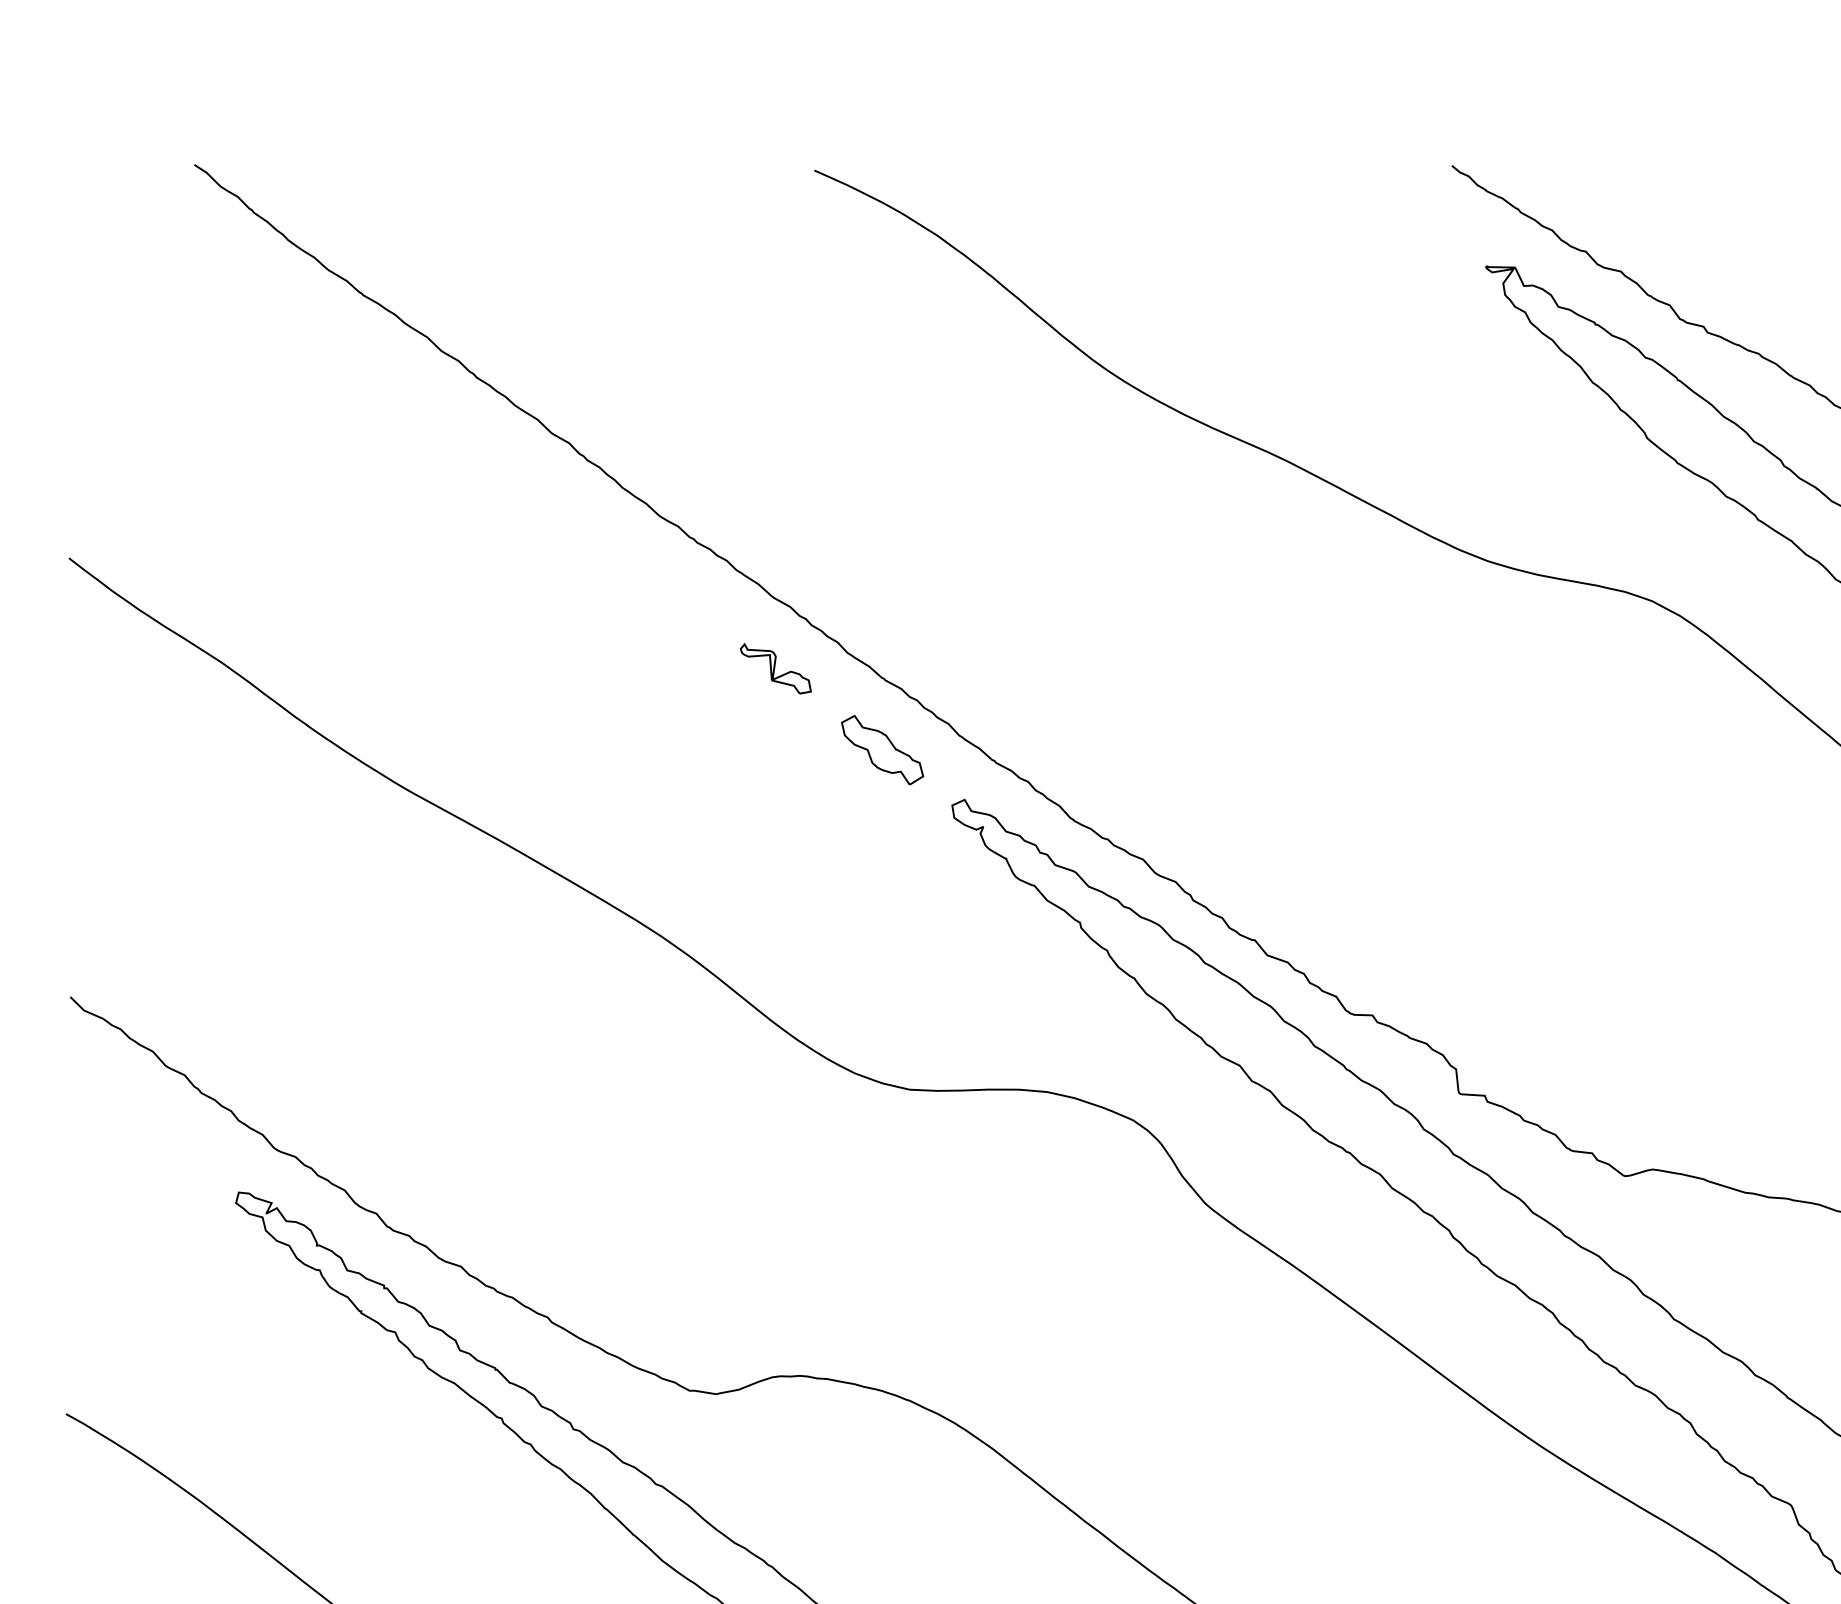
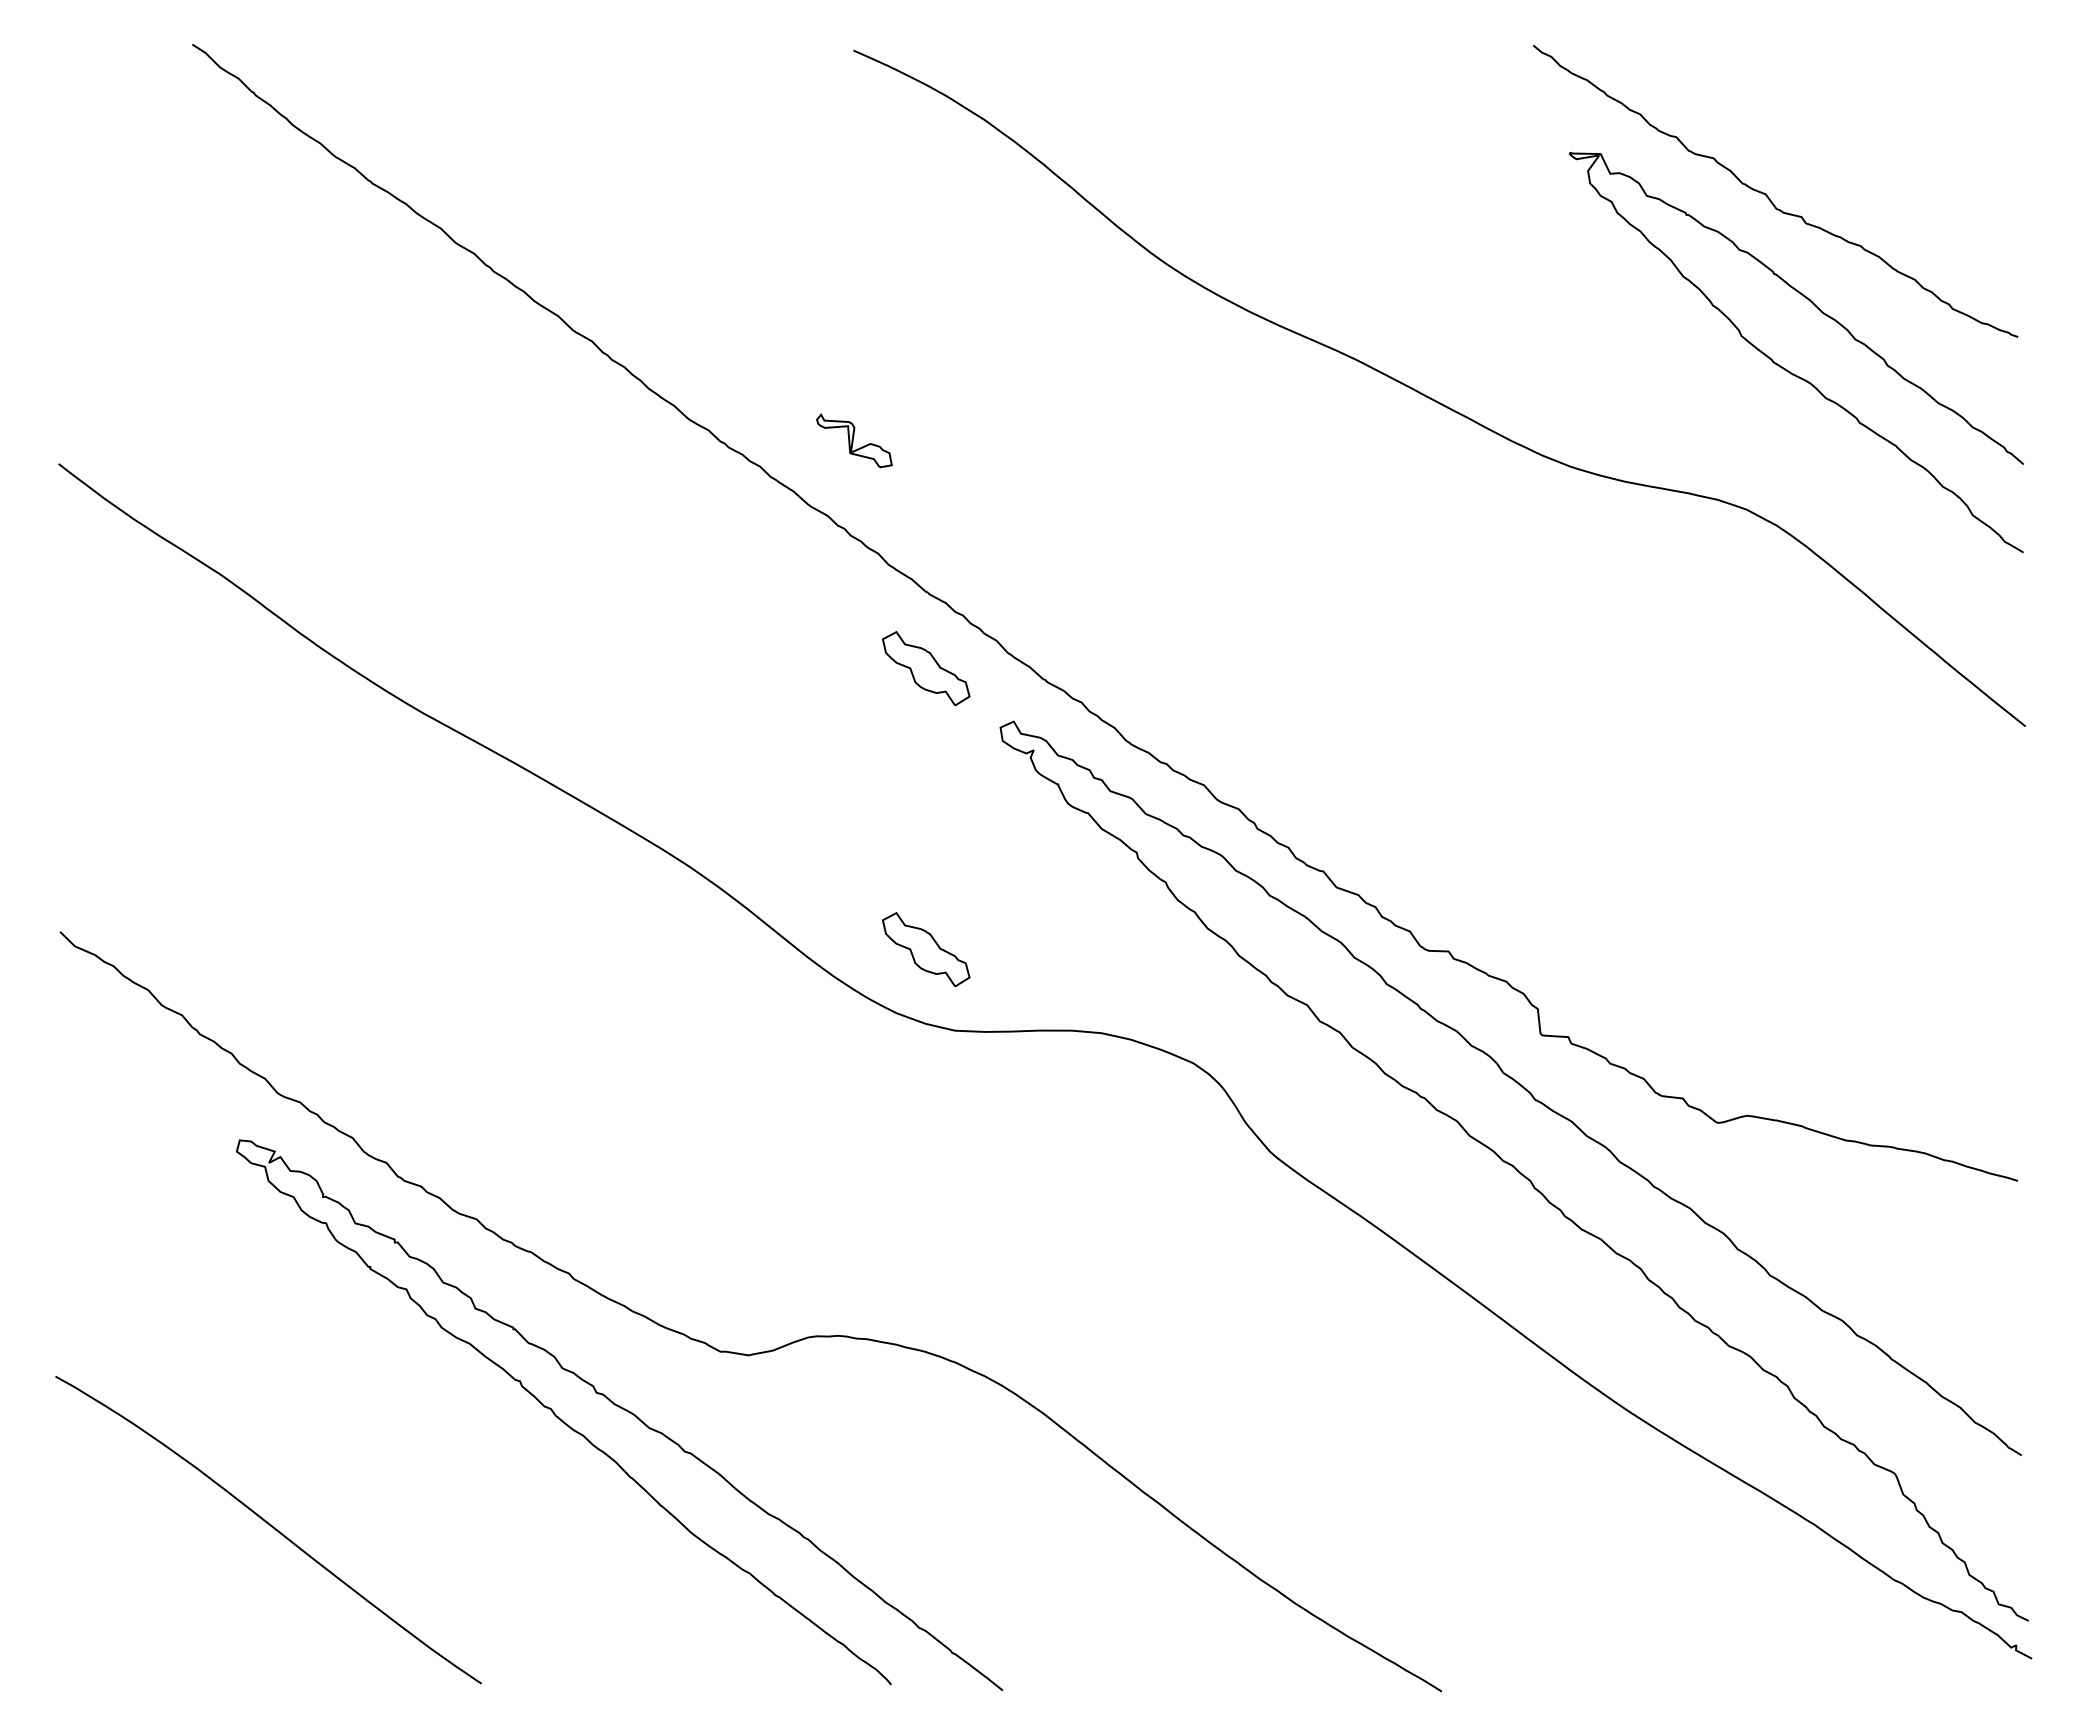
part: (775, 668) -> (854, 440), moved
part: (882, 1013) -> (926, 949), added

